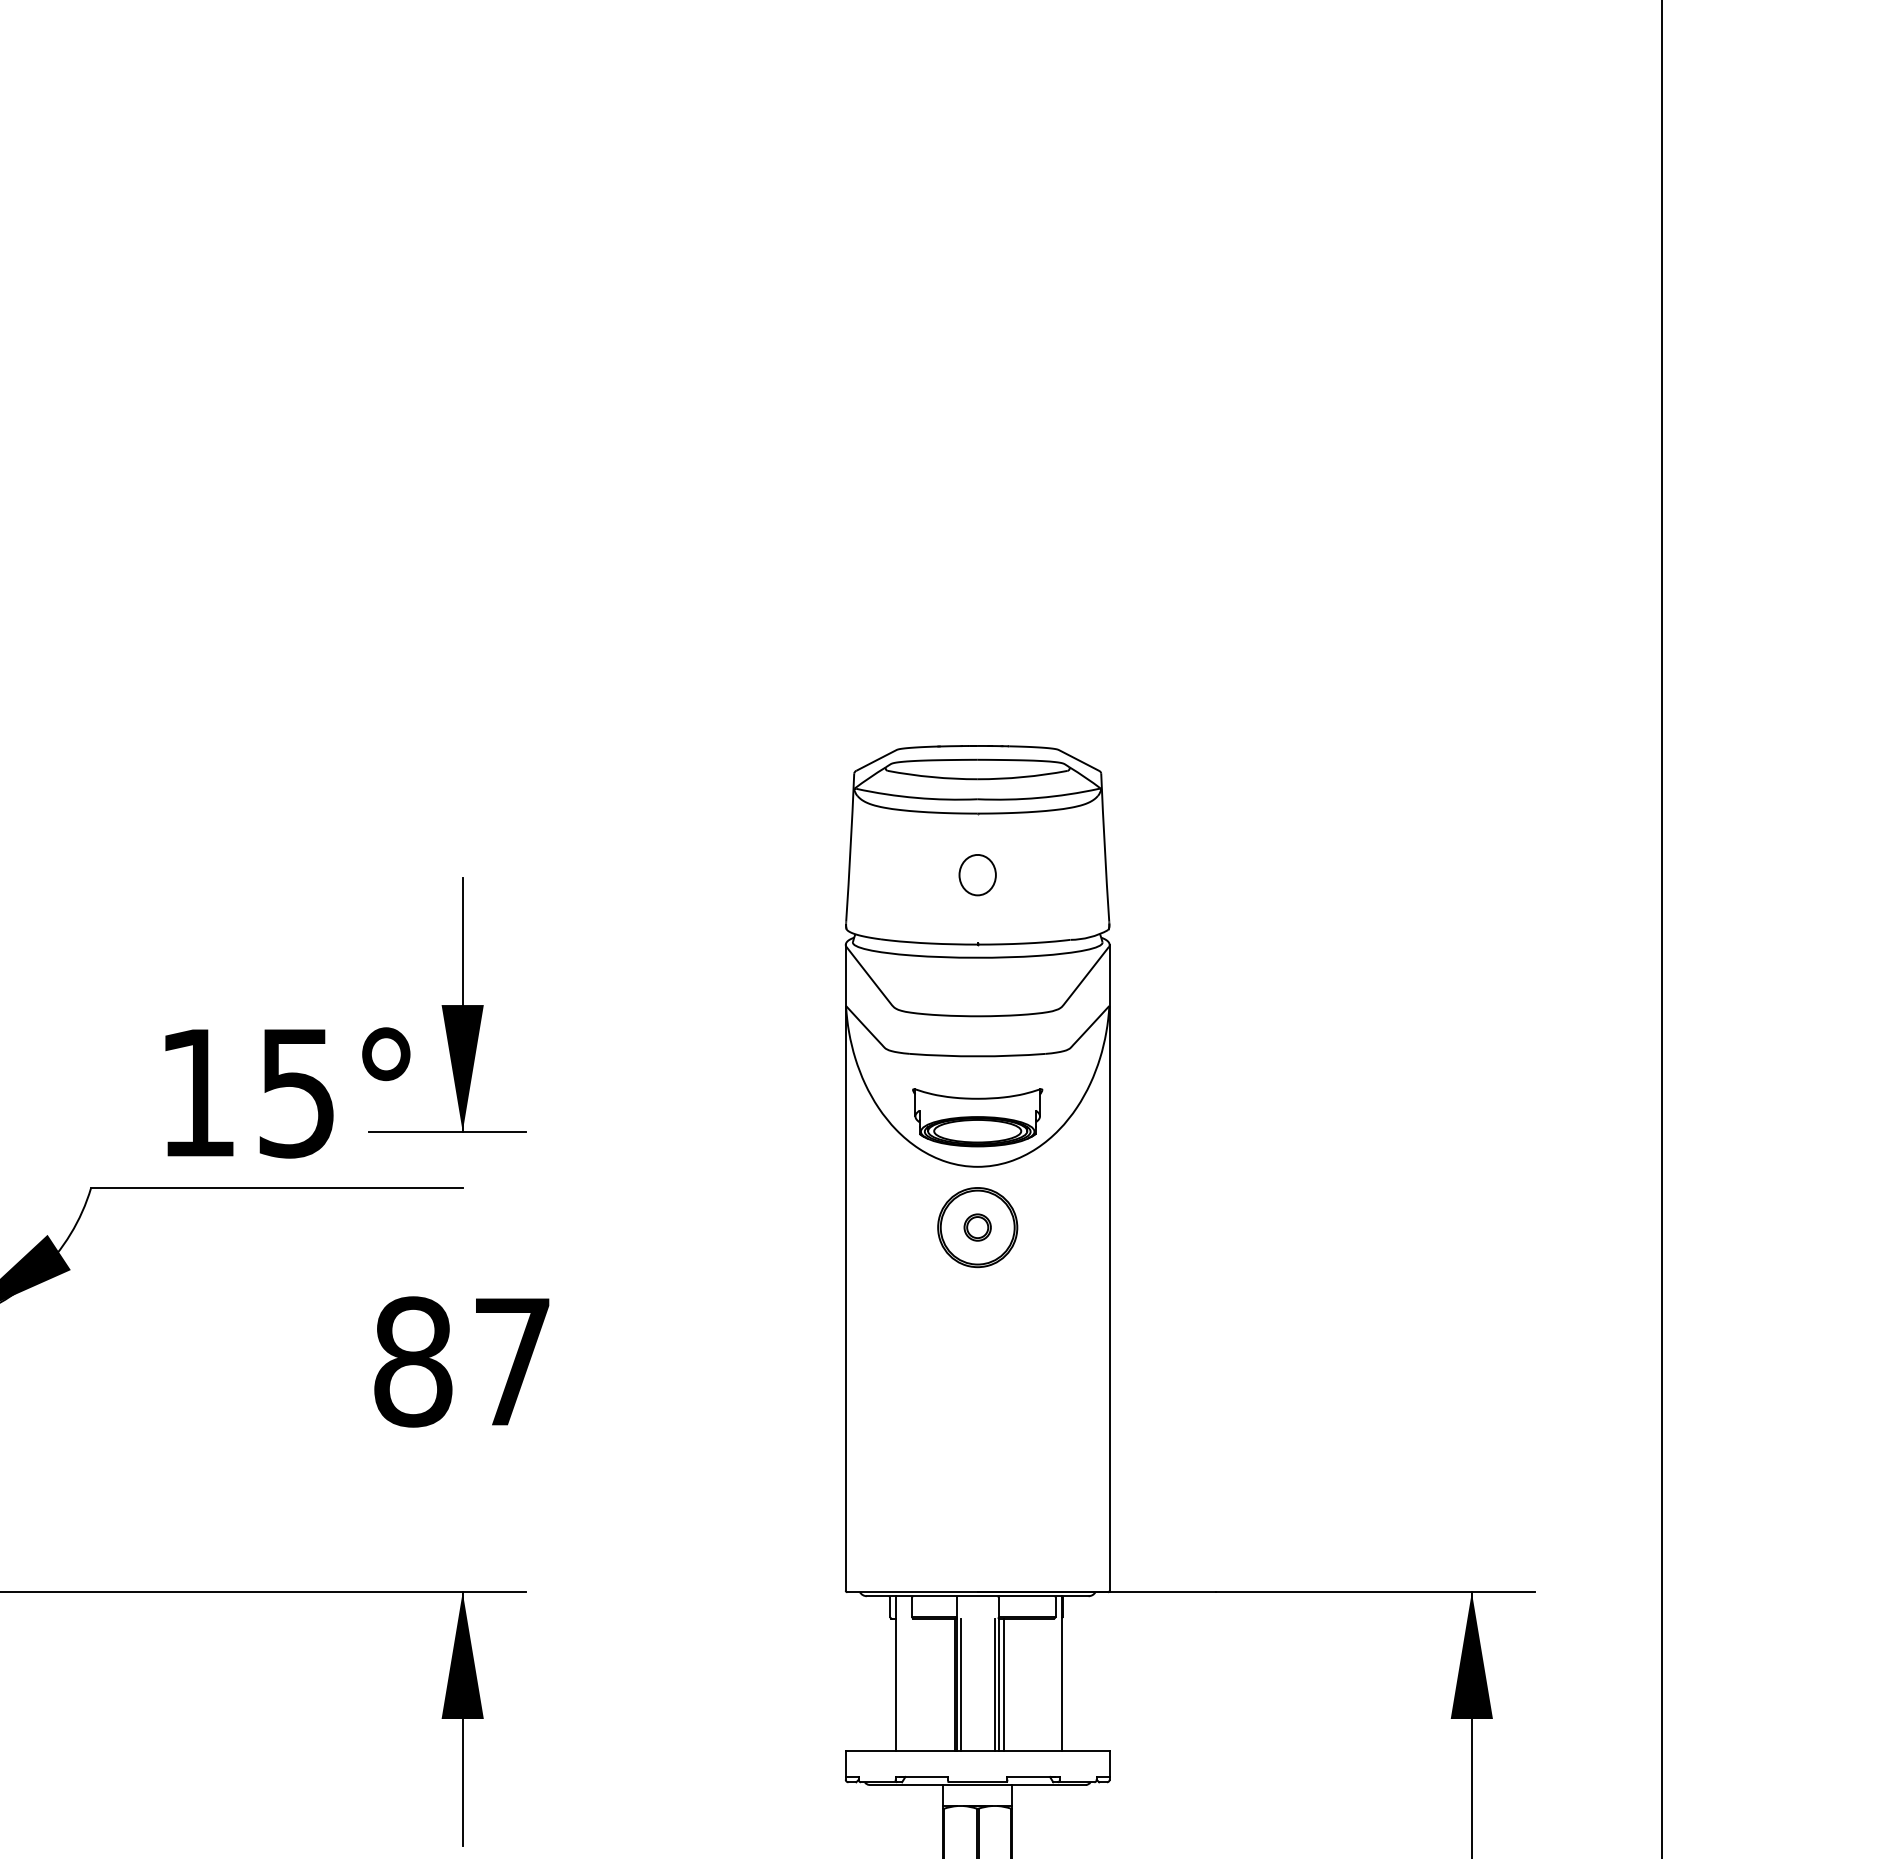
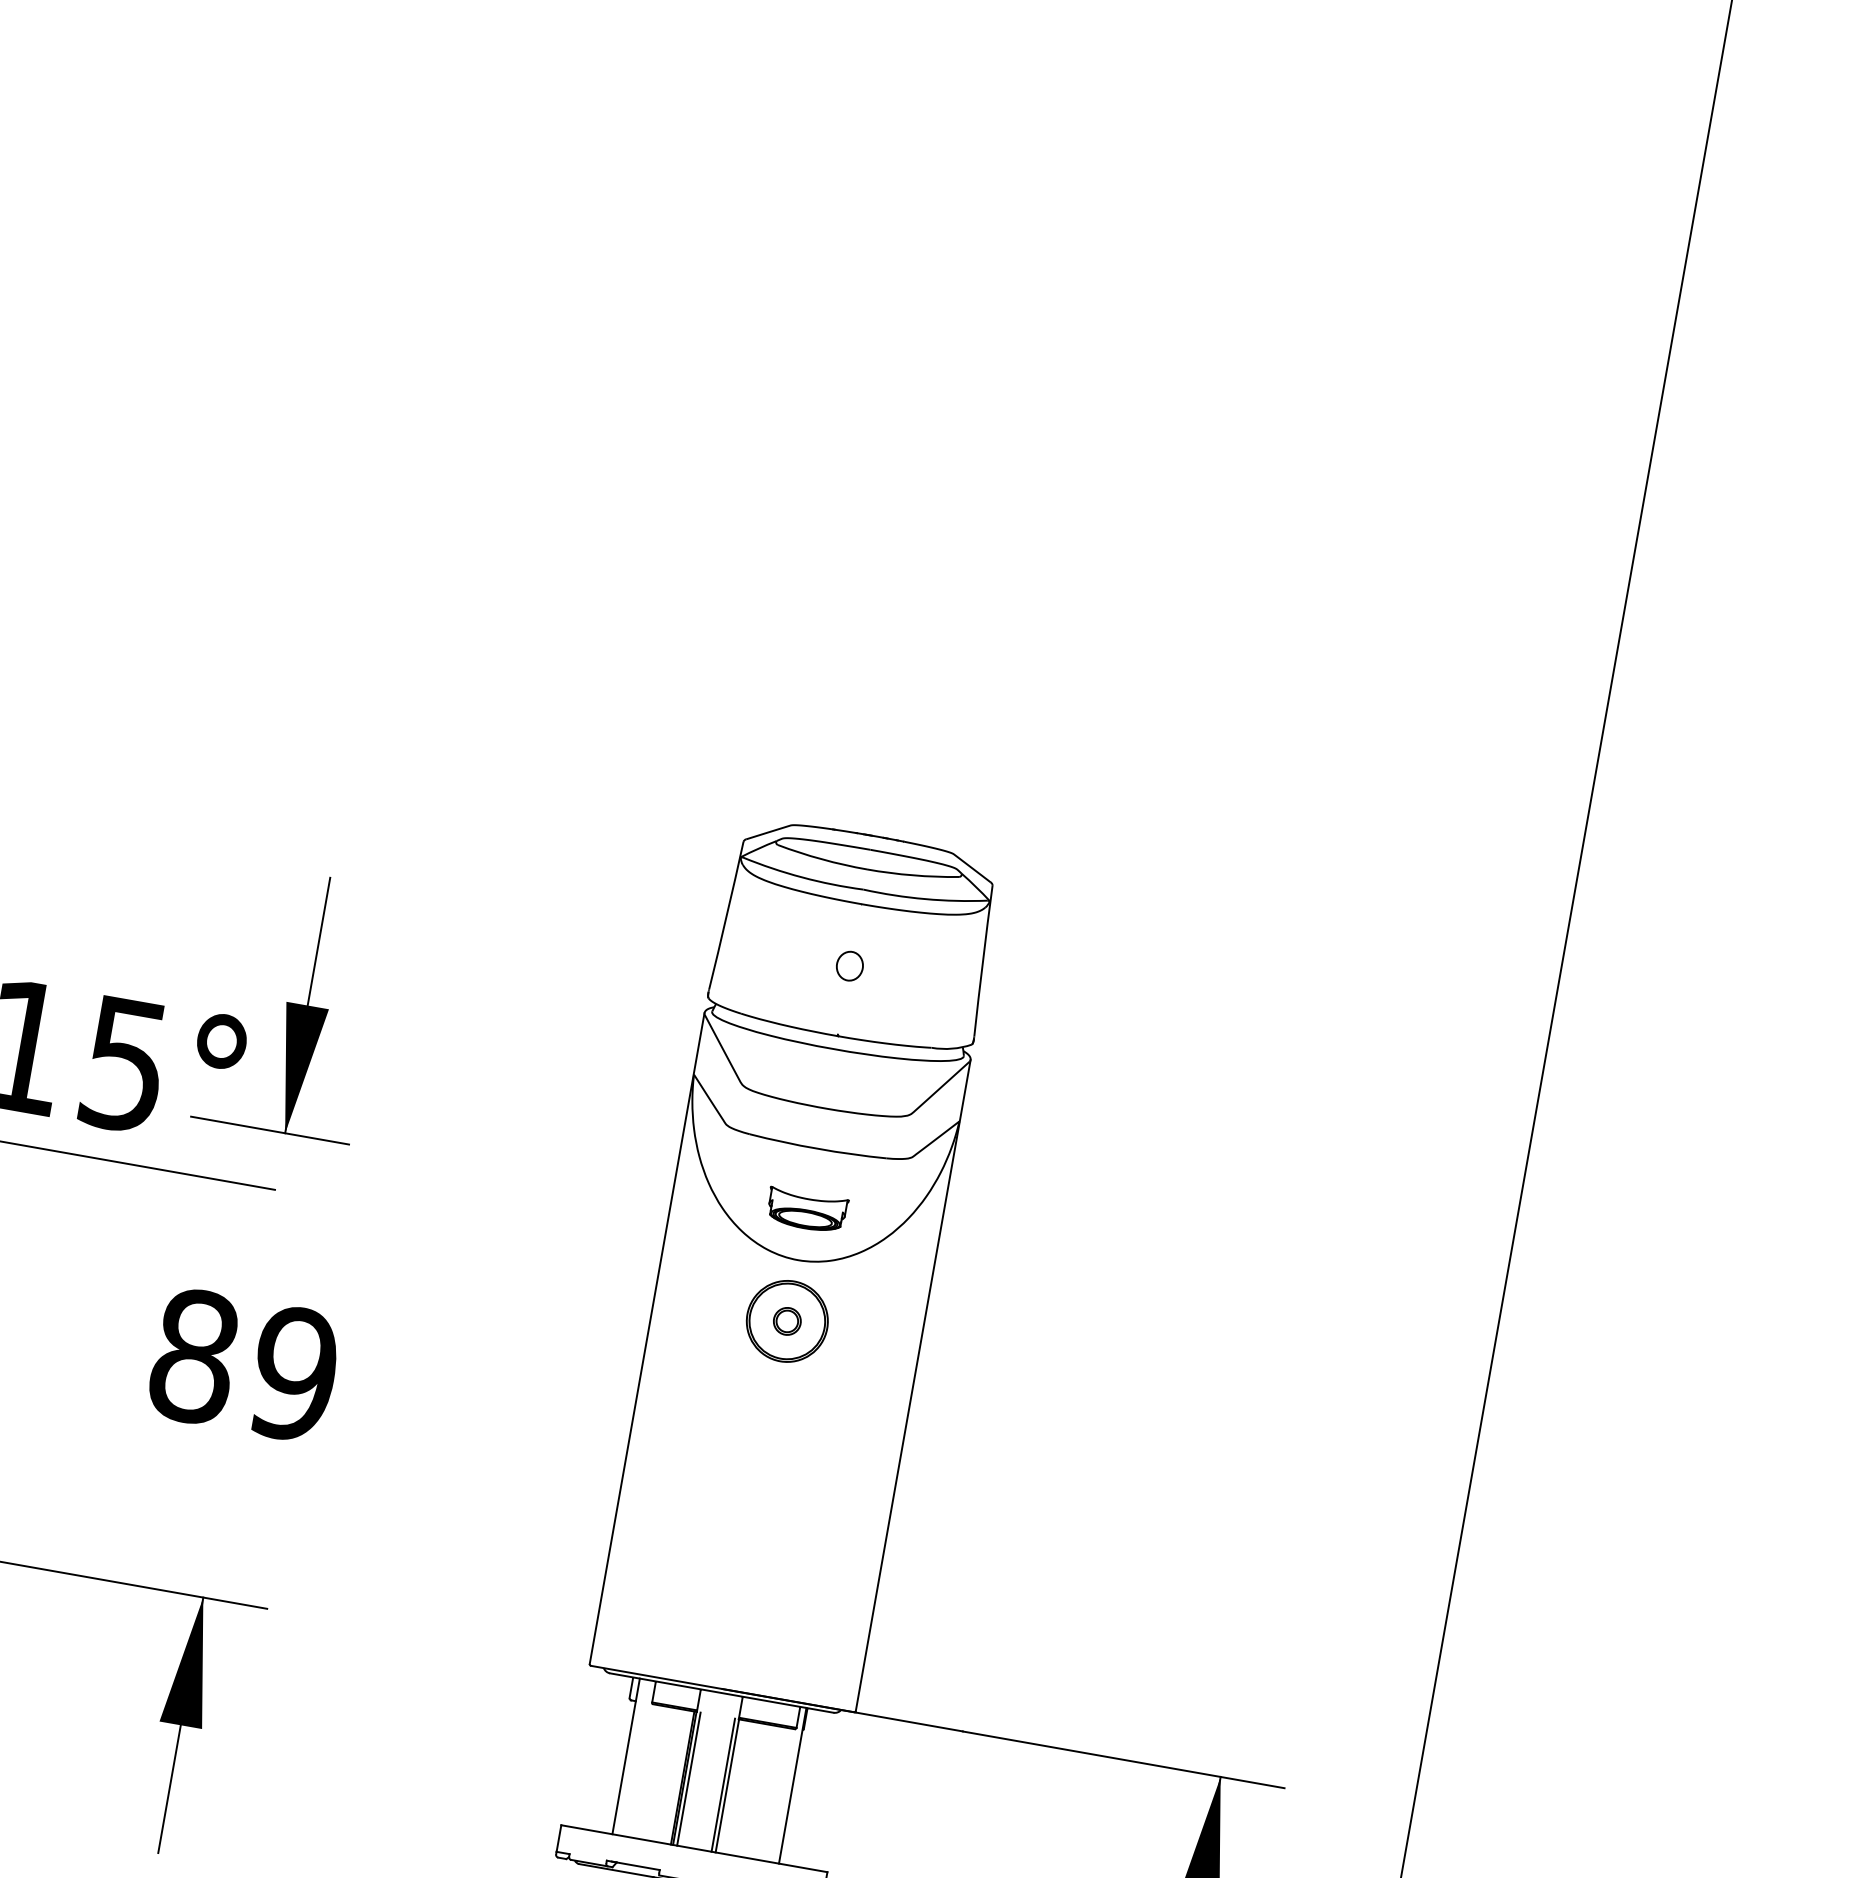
part: (977, 875) -> (849, 966), size x0.7
part: (977, 1117) -> (806, 1210), size x0.6
text: (512, 1361) -> (294, 1373), 87 -> 89
line: (1003, 1684) -> (732, 1786), removed

